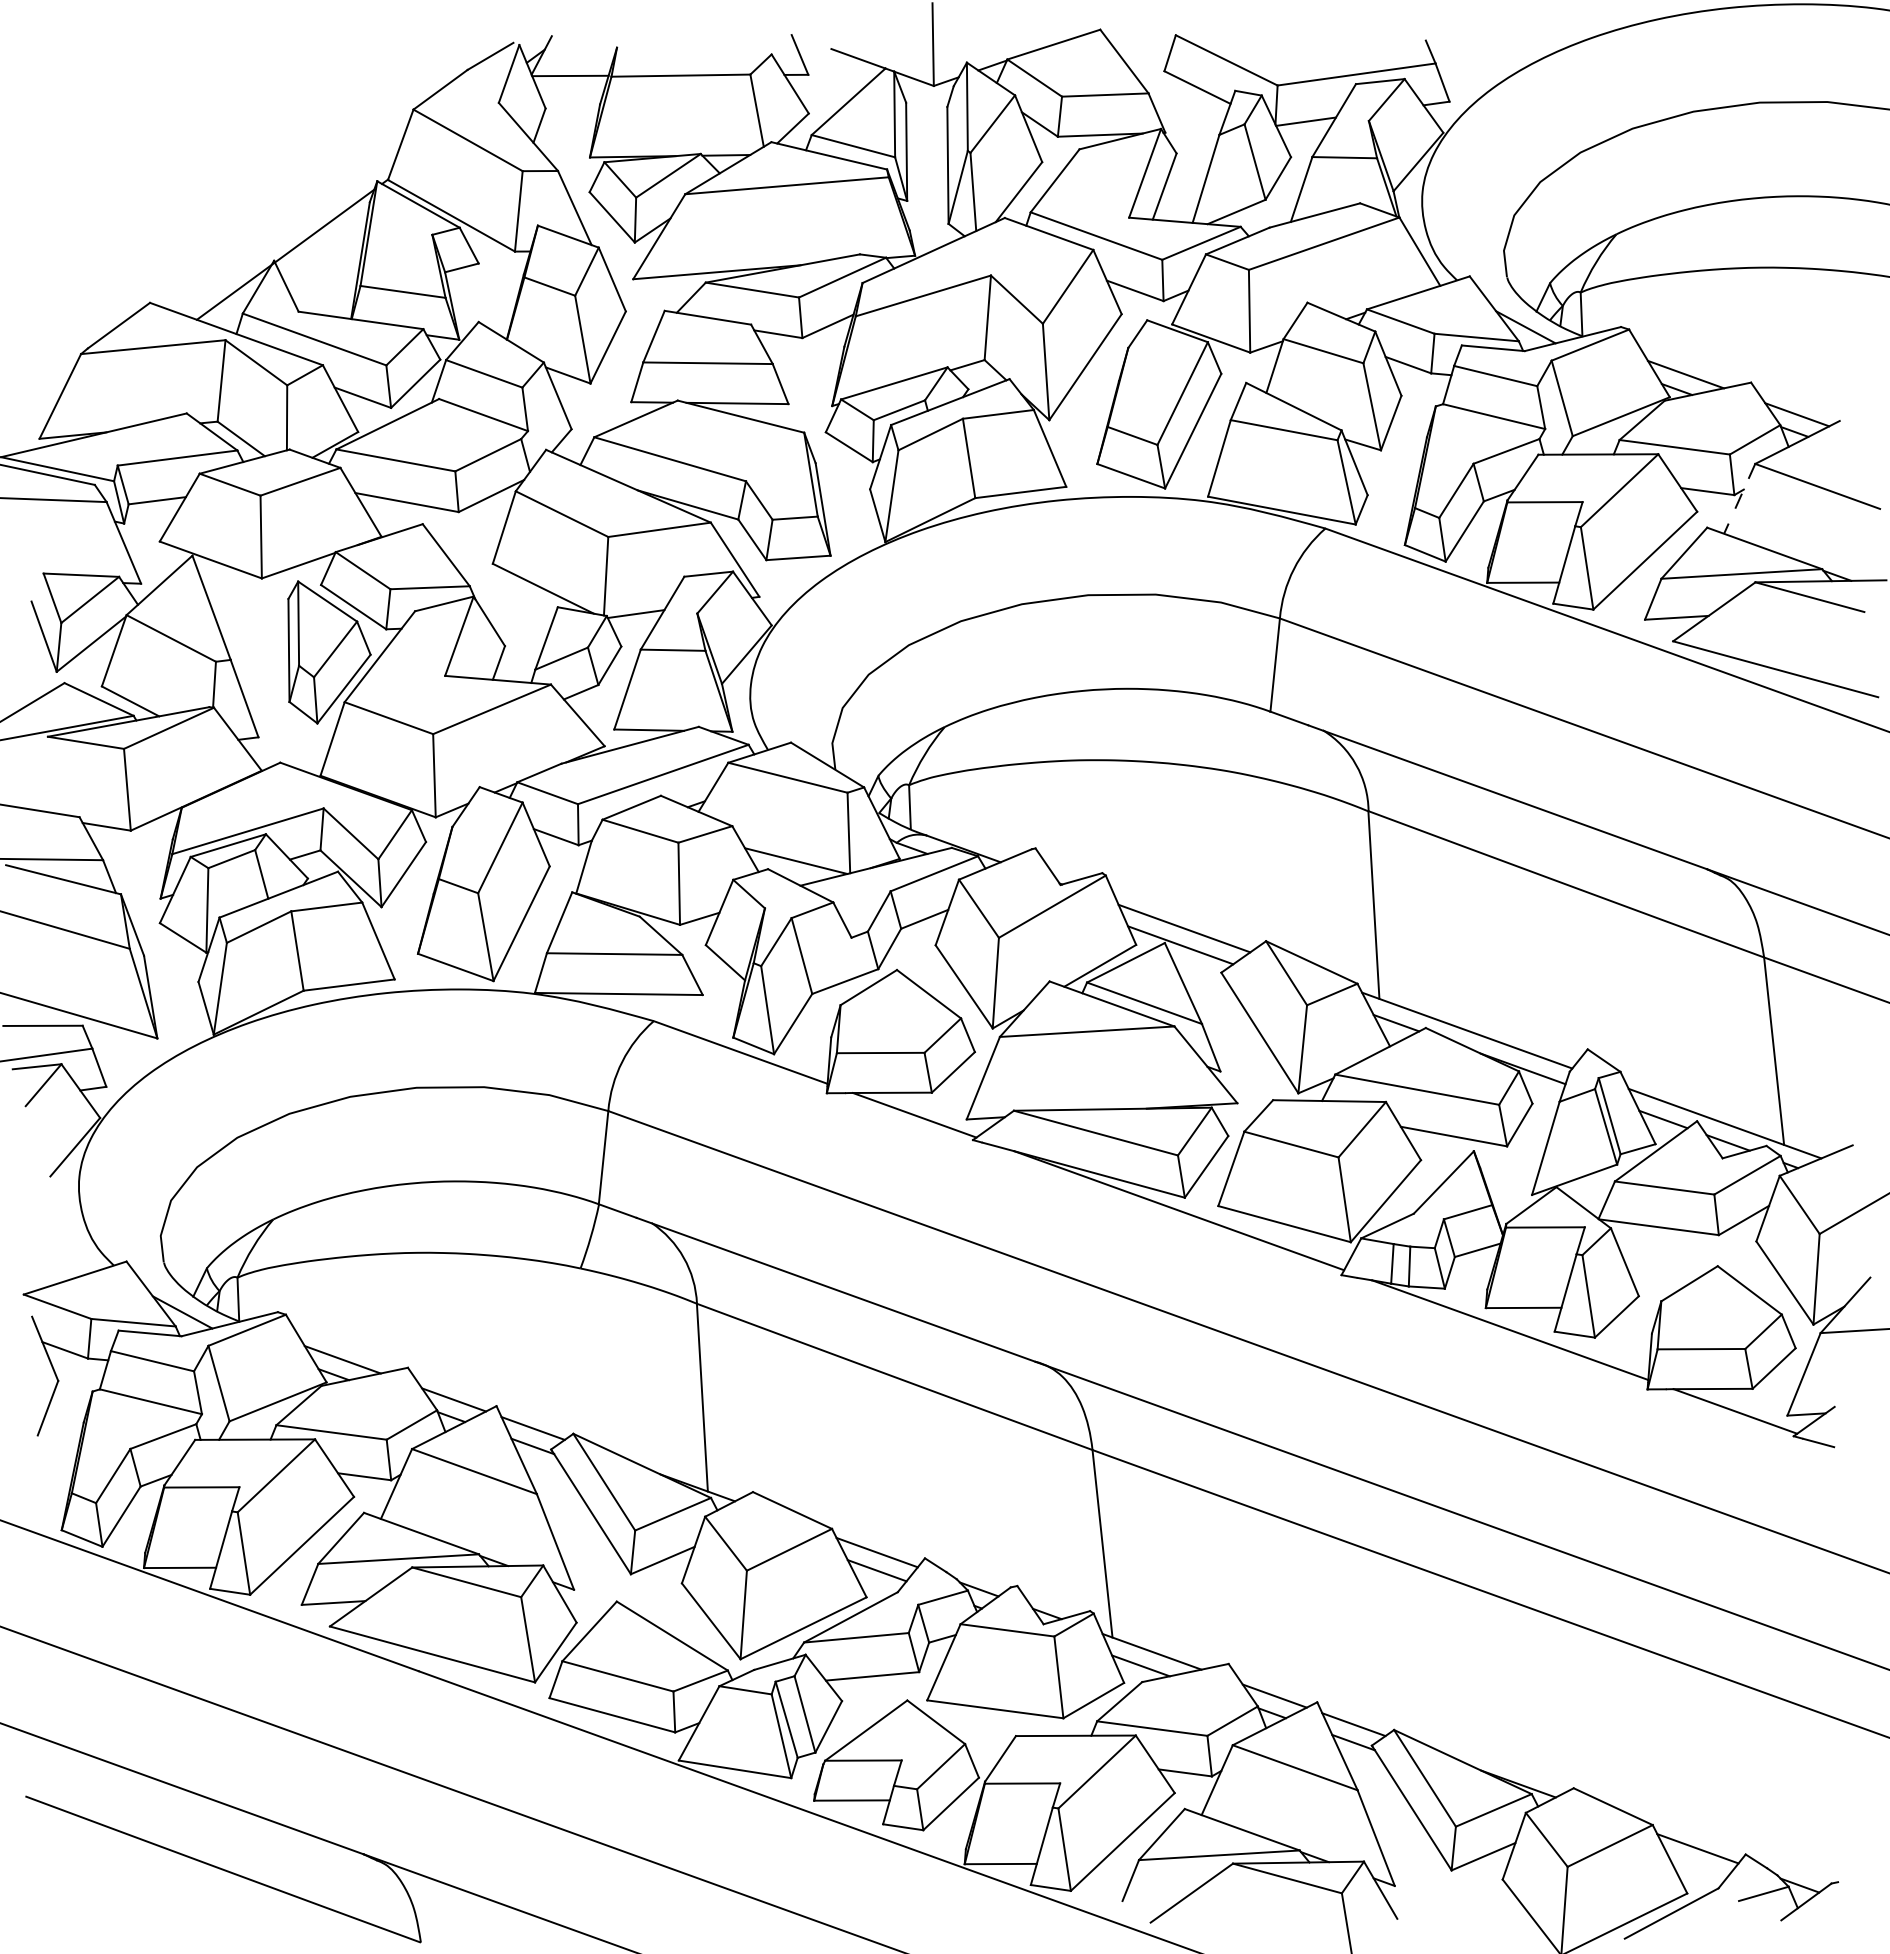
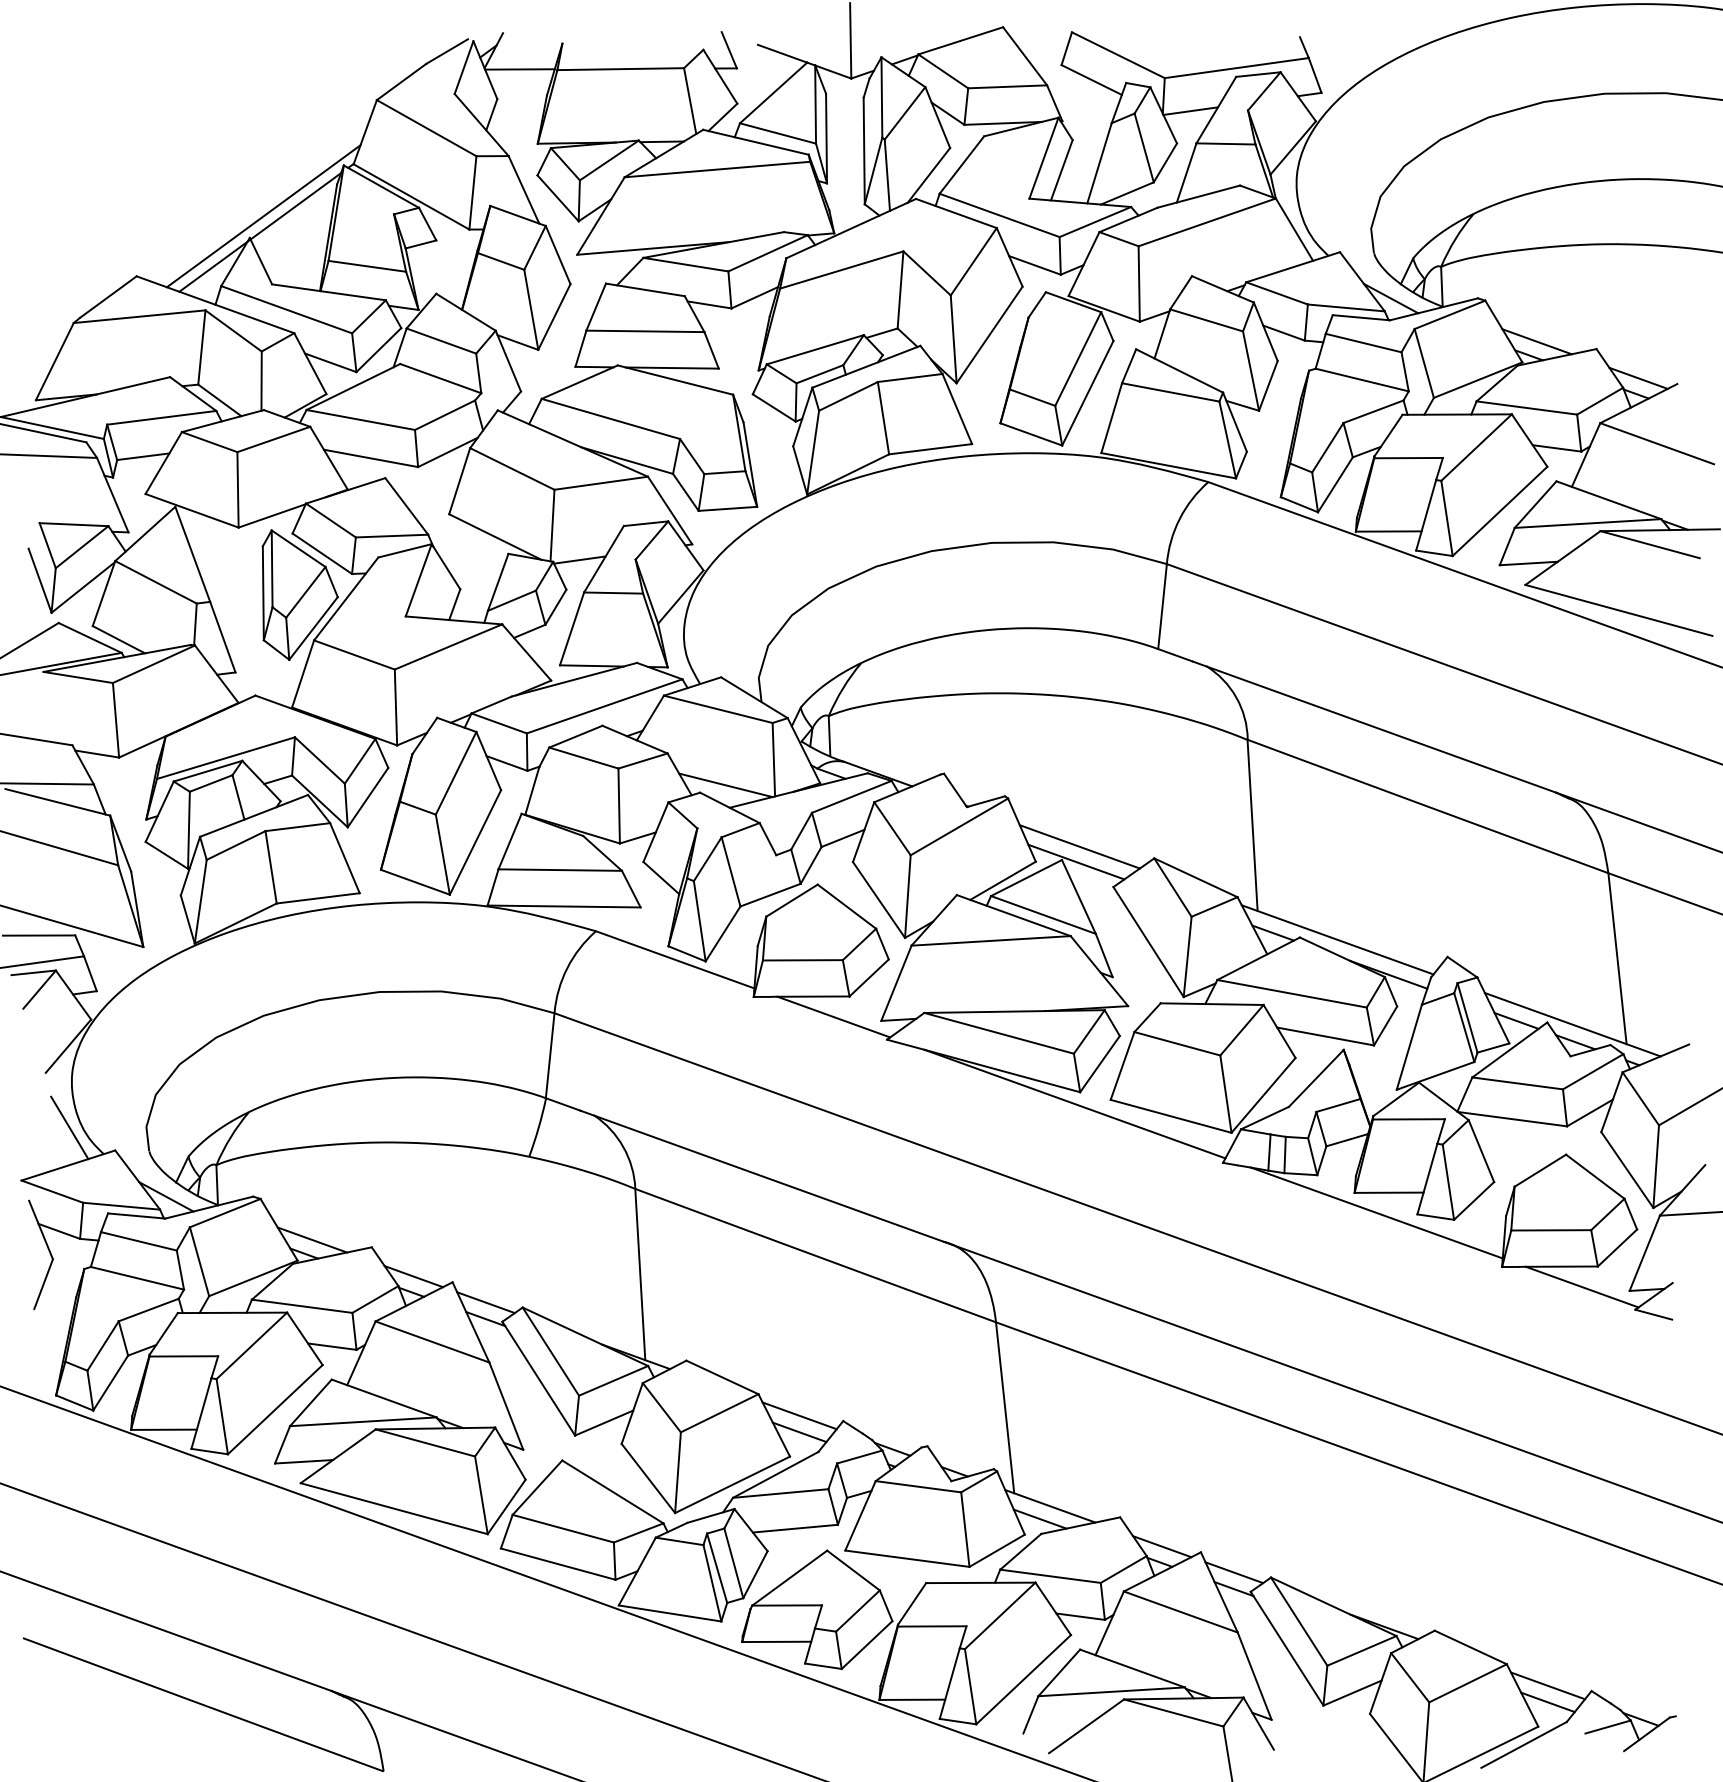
line: (289, 236) -> (263, 215), added
line: (1739, 499) -> (1585, 455), dashed -> solid
line: (76, 1236) -> (69, 1127), added
line: (1697, 1866) -> (1547, 1702), added

